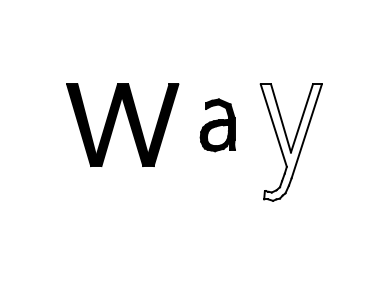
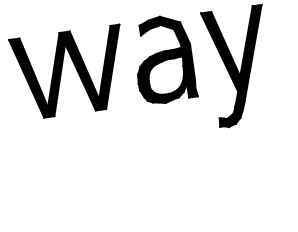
part: (217, 125) -> (163, 60), size x1.67
fill: (290, 142) -> (238, 66), added

